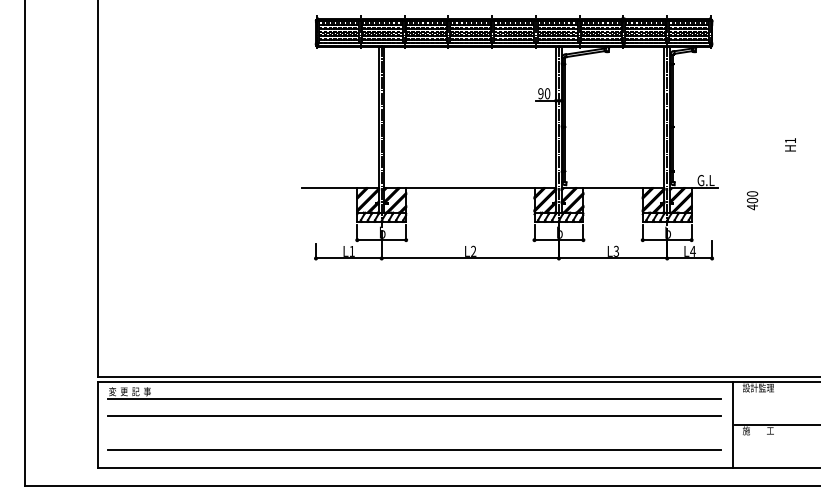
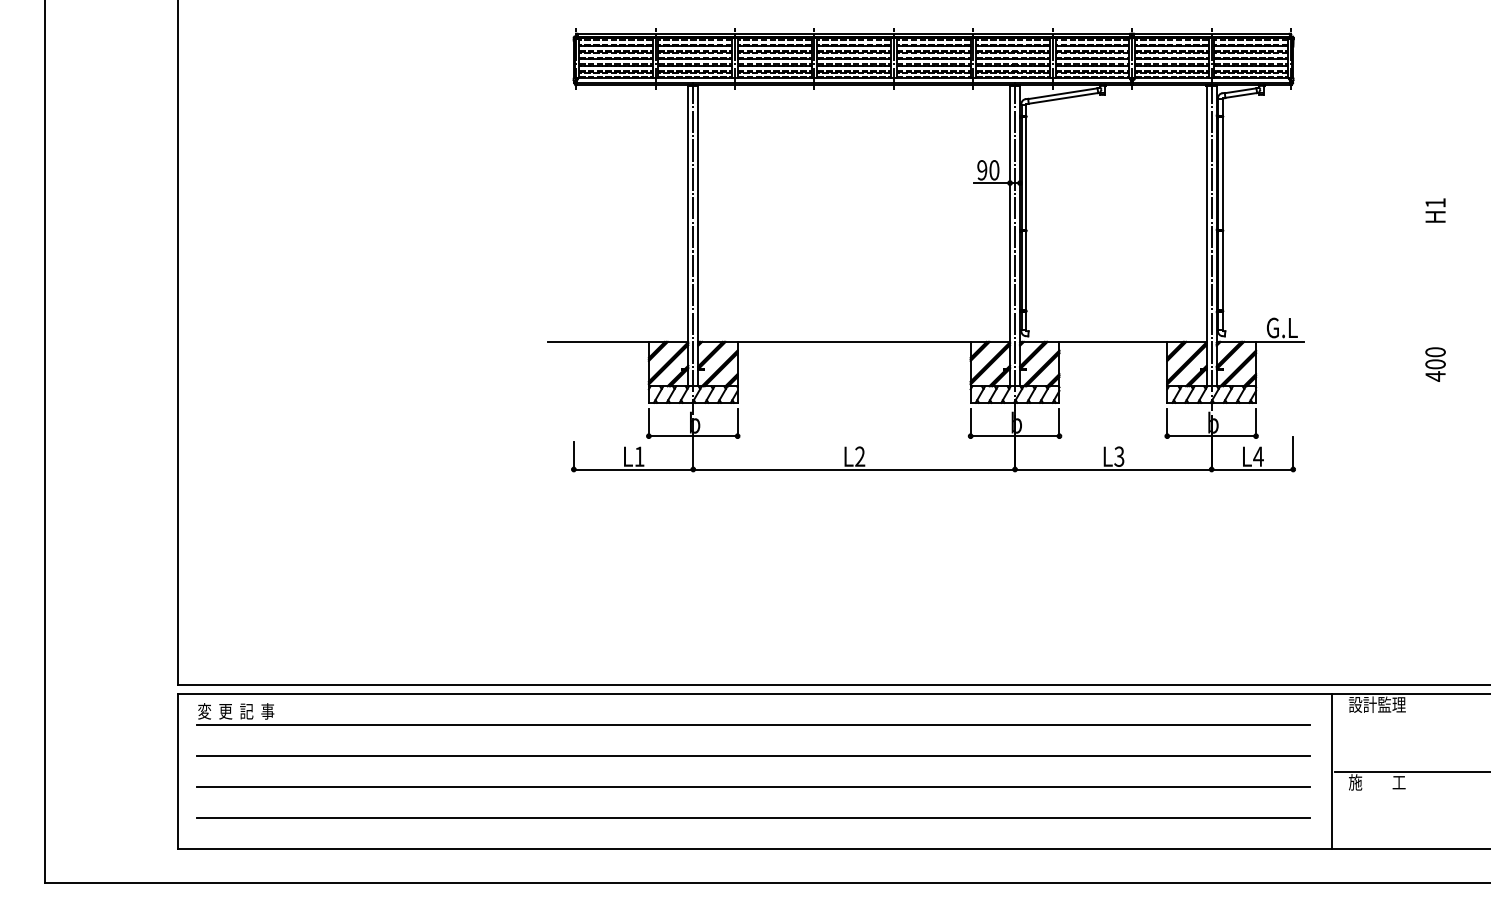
text: (790, 144) -> (1435, 209), moved
text: (752, 200) -> (1435, 364), moved
line: (414, 433) -> (752, 787), added

